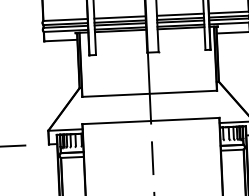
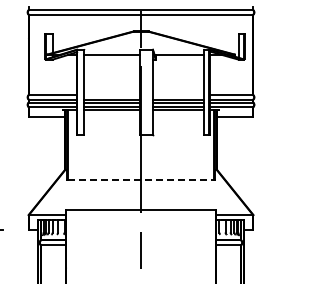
line: (180, 15) -> (178, 95), removed
line: (120, 17) -> (112, 95), removed
line: (150, 93) -> (141, 179), solid -> dashed

